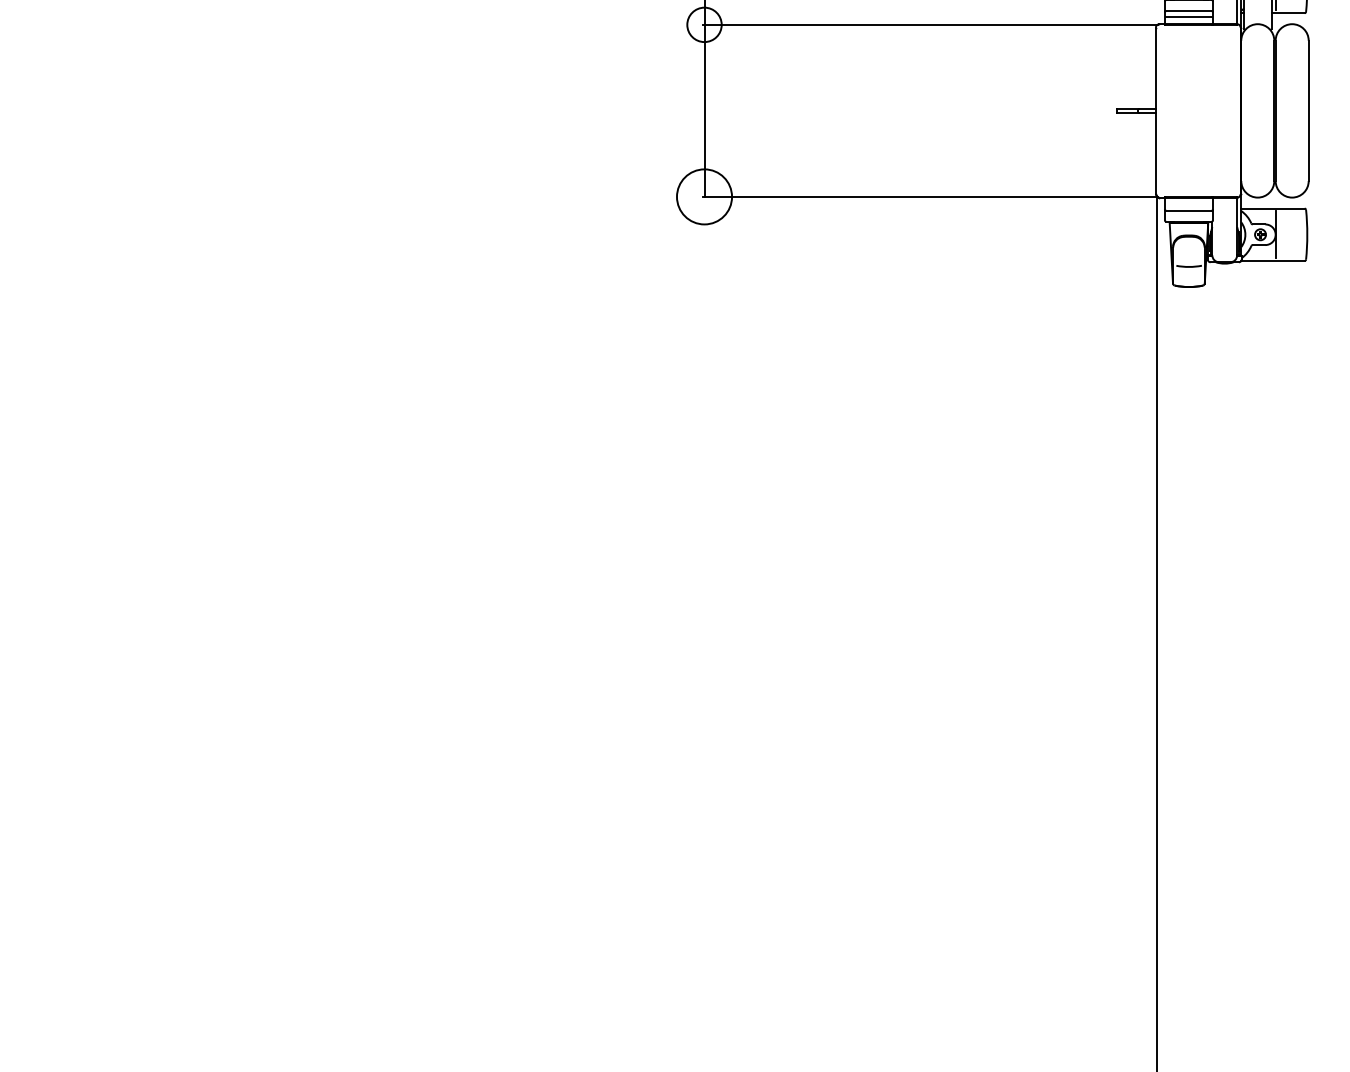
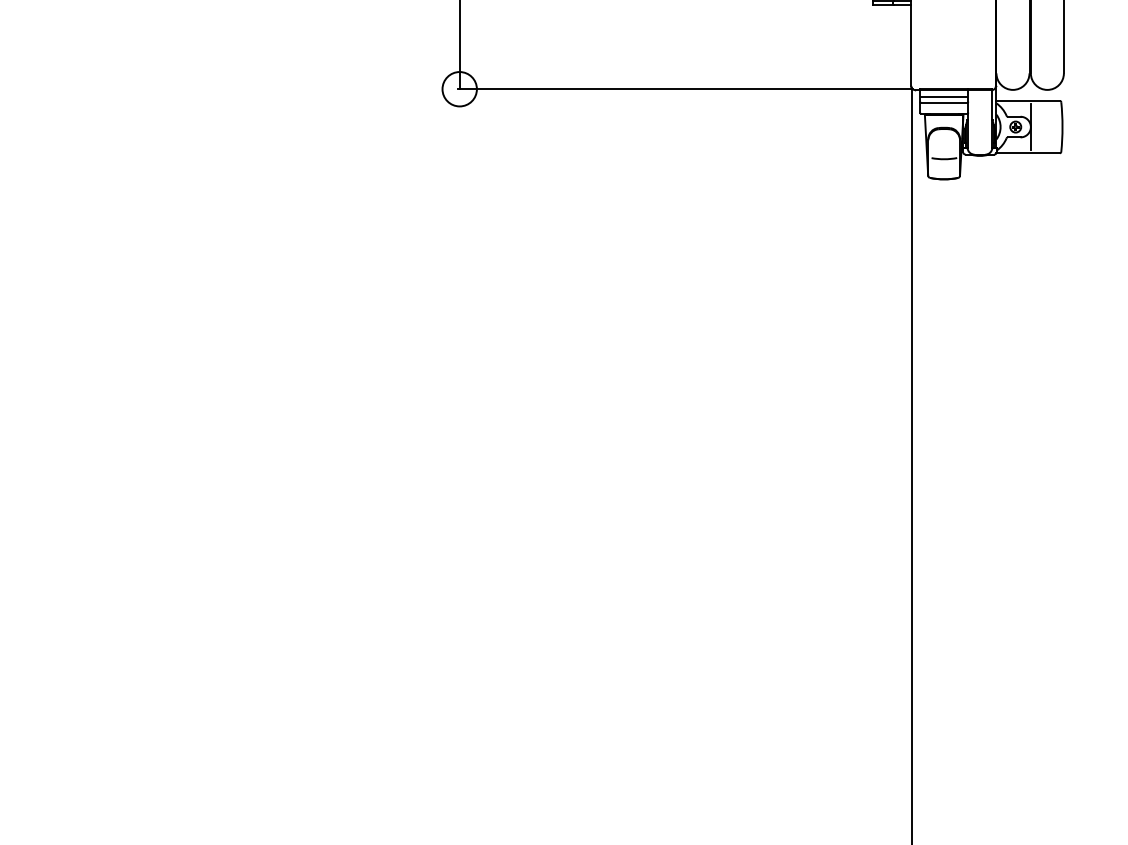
circle: (704, 196) -> (459, 88), size x0.62
line: (1188, 204) -> (943, 96), added

